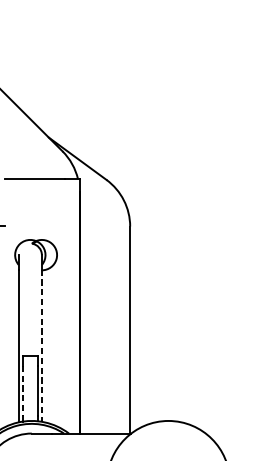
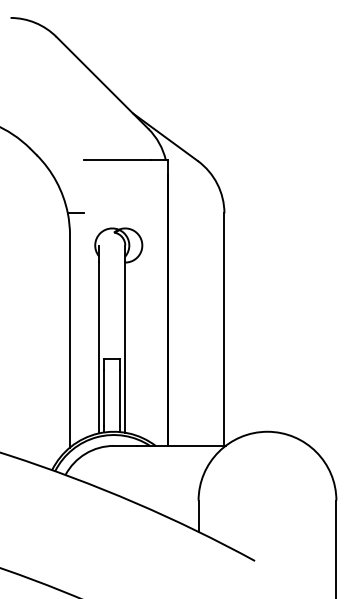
line: (42, 345) -> (125, 347), dashed -> solid
line: (23, 391) -> (104, 398), dashed -> solid

